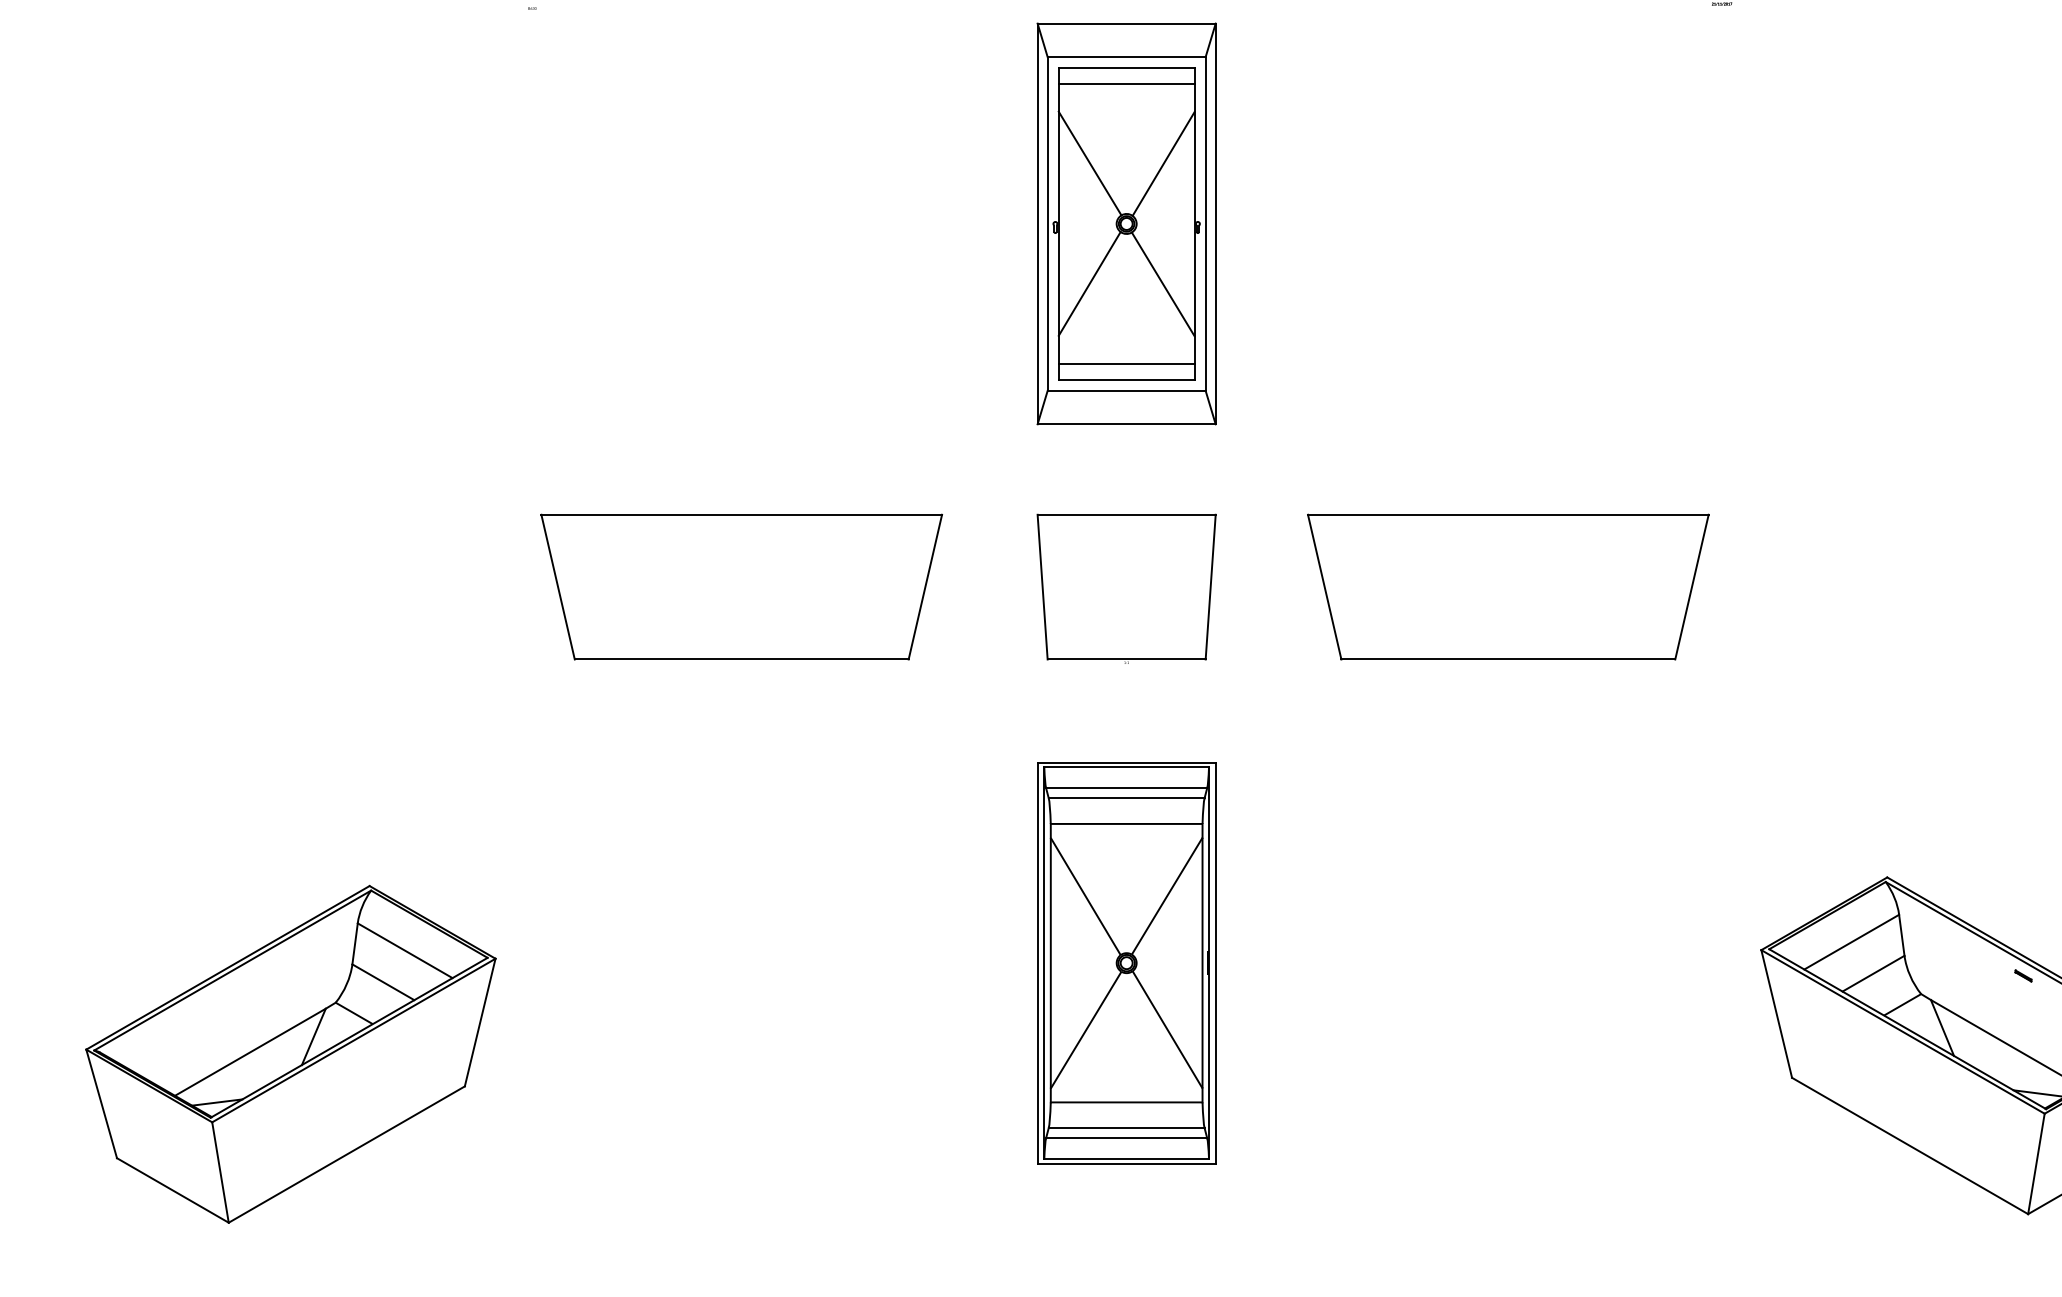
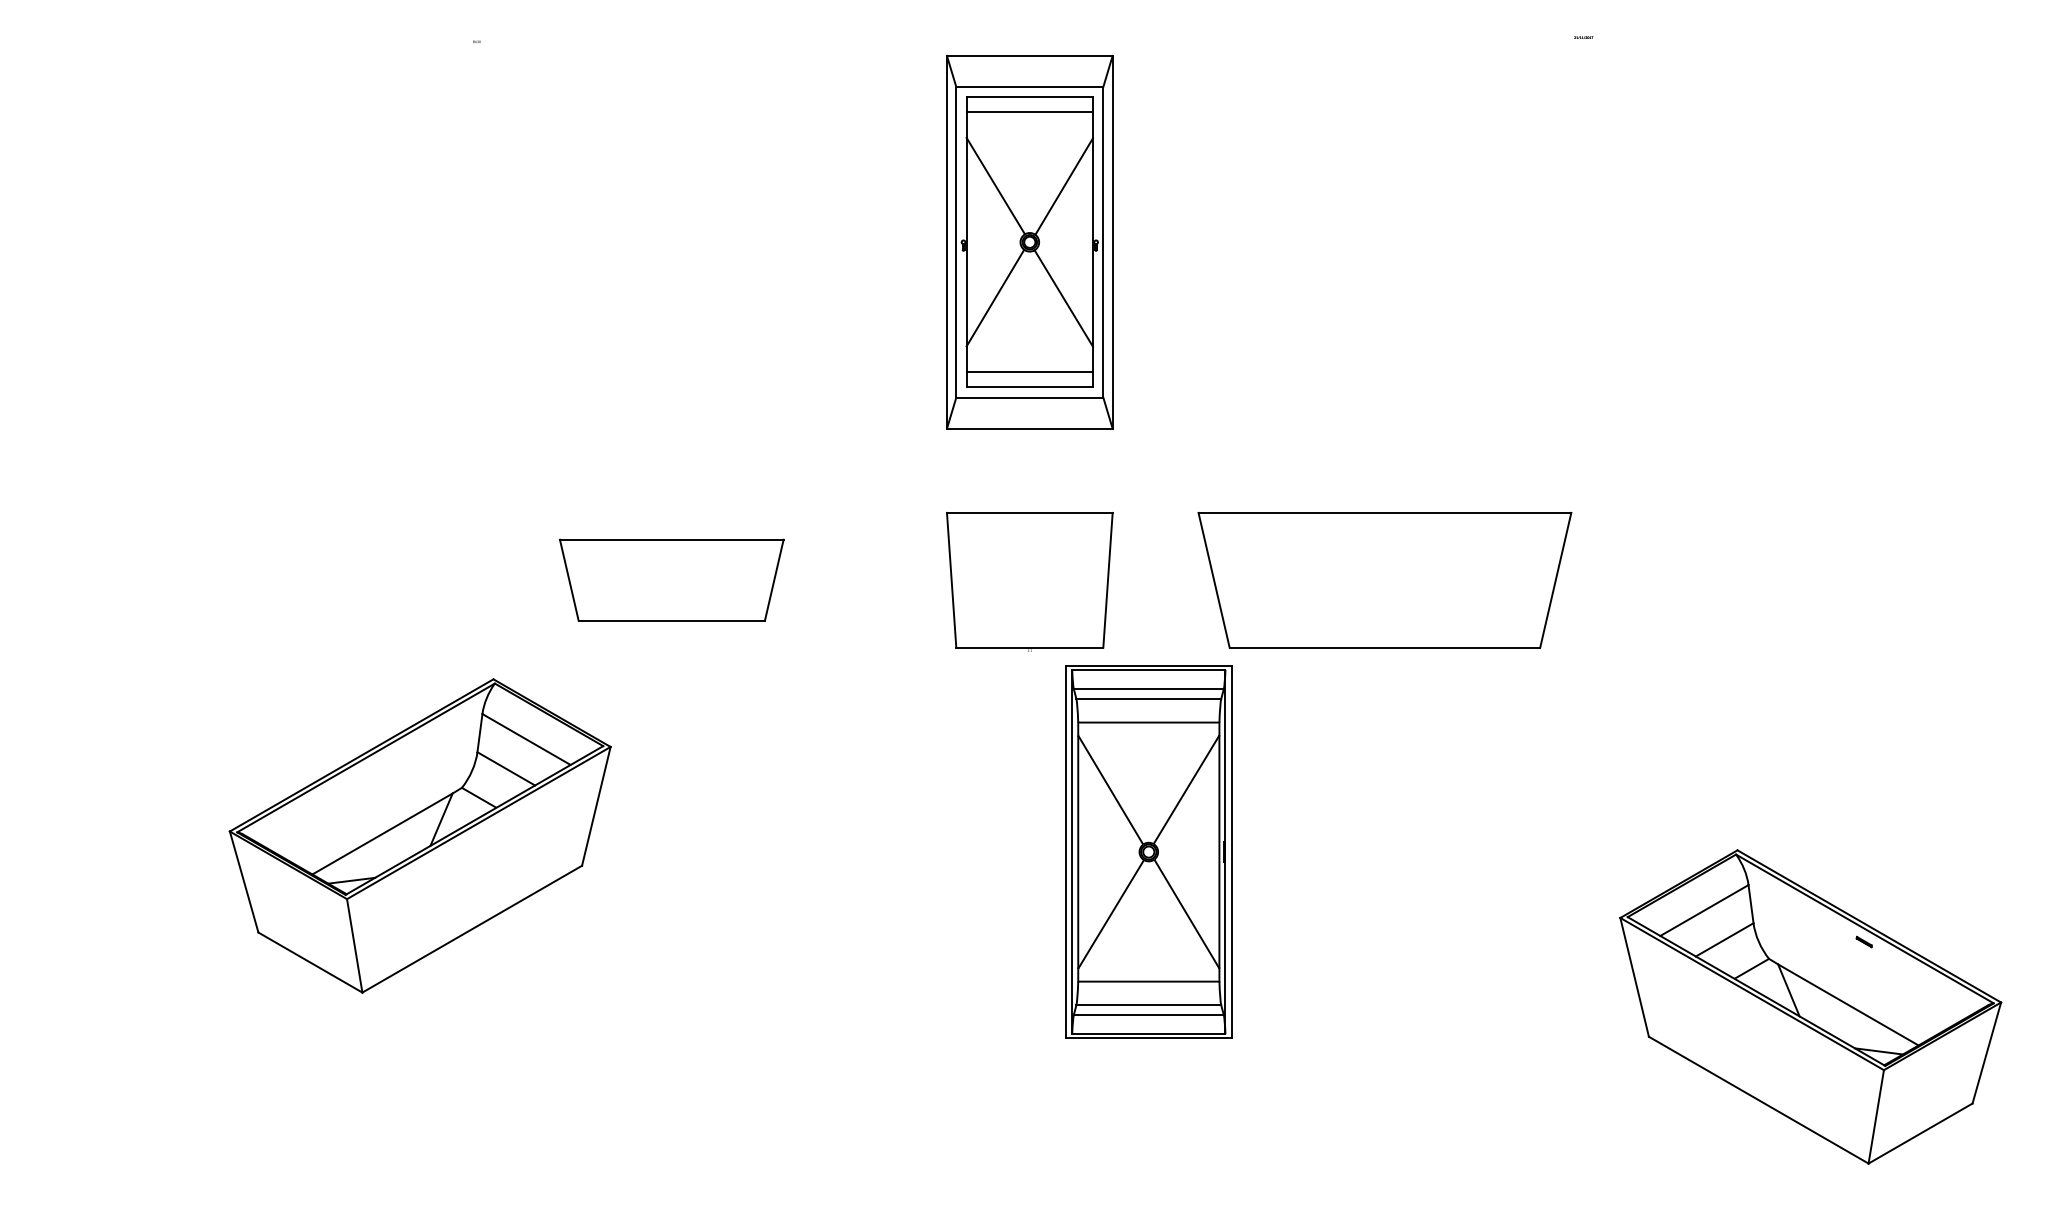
part: (741, 586) -> (671, 579), size x0.6
part: (1126, 962) -> (1148, 851), moved
part: (290, 1053) -> (419, 835), moved

